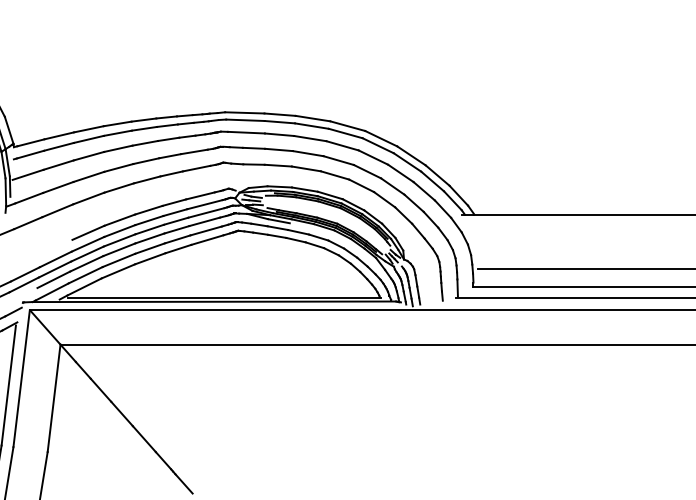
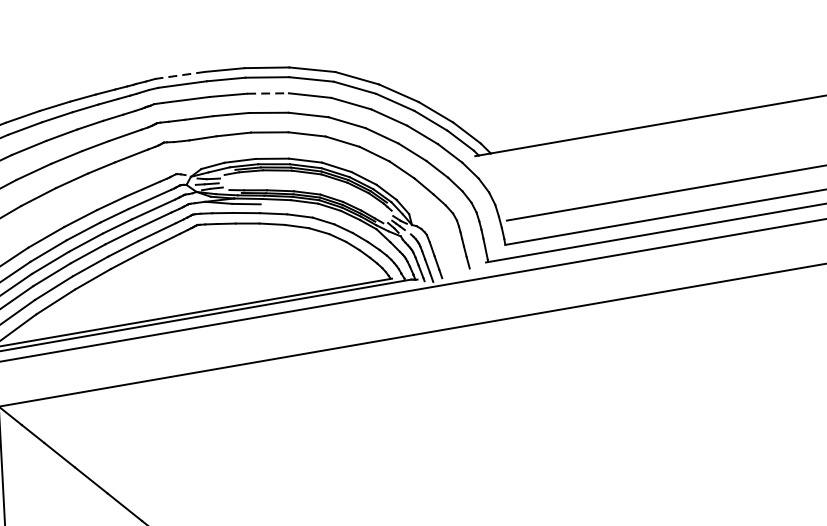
line: (244, 112) -> (179, 74), solid -> dashed
line: (310, 138) -> (268, 93), solid -> dashed

